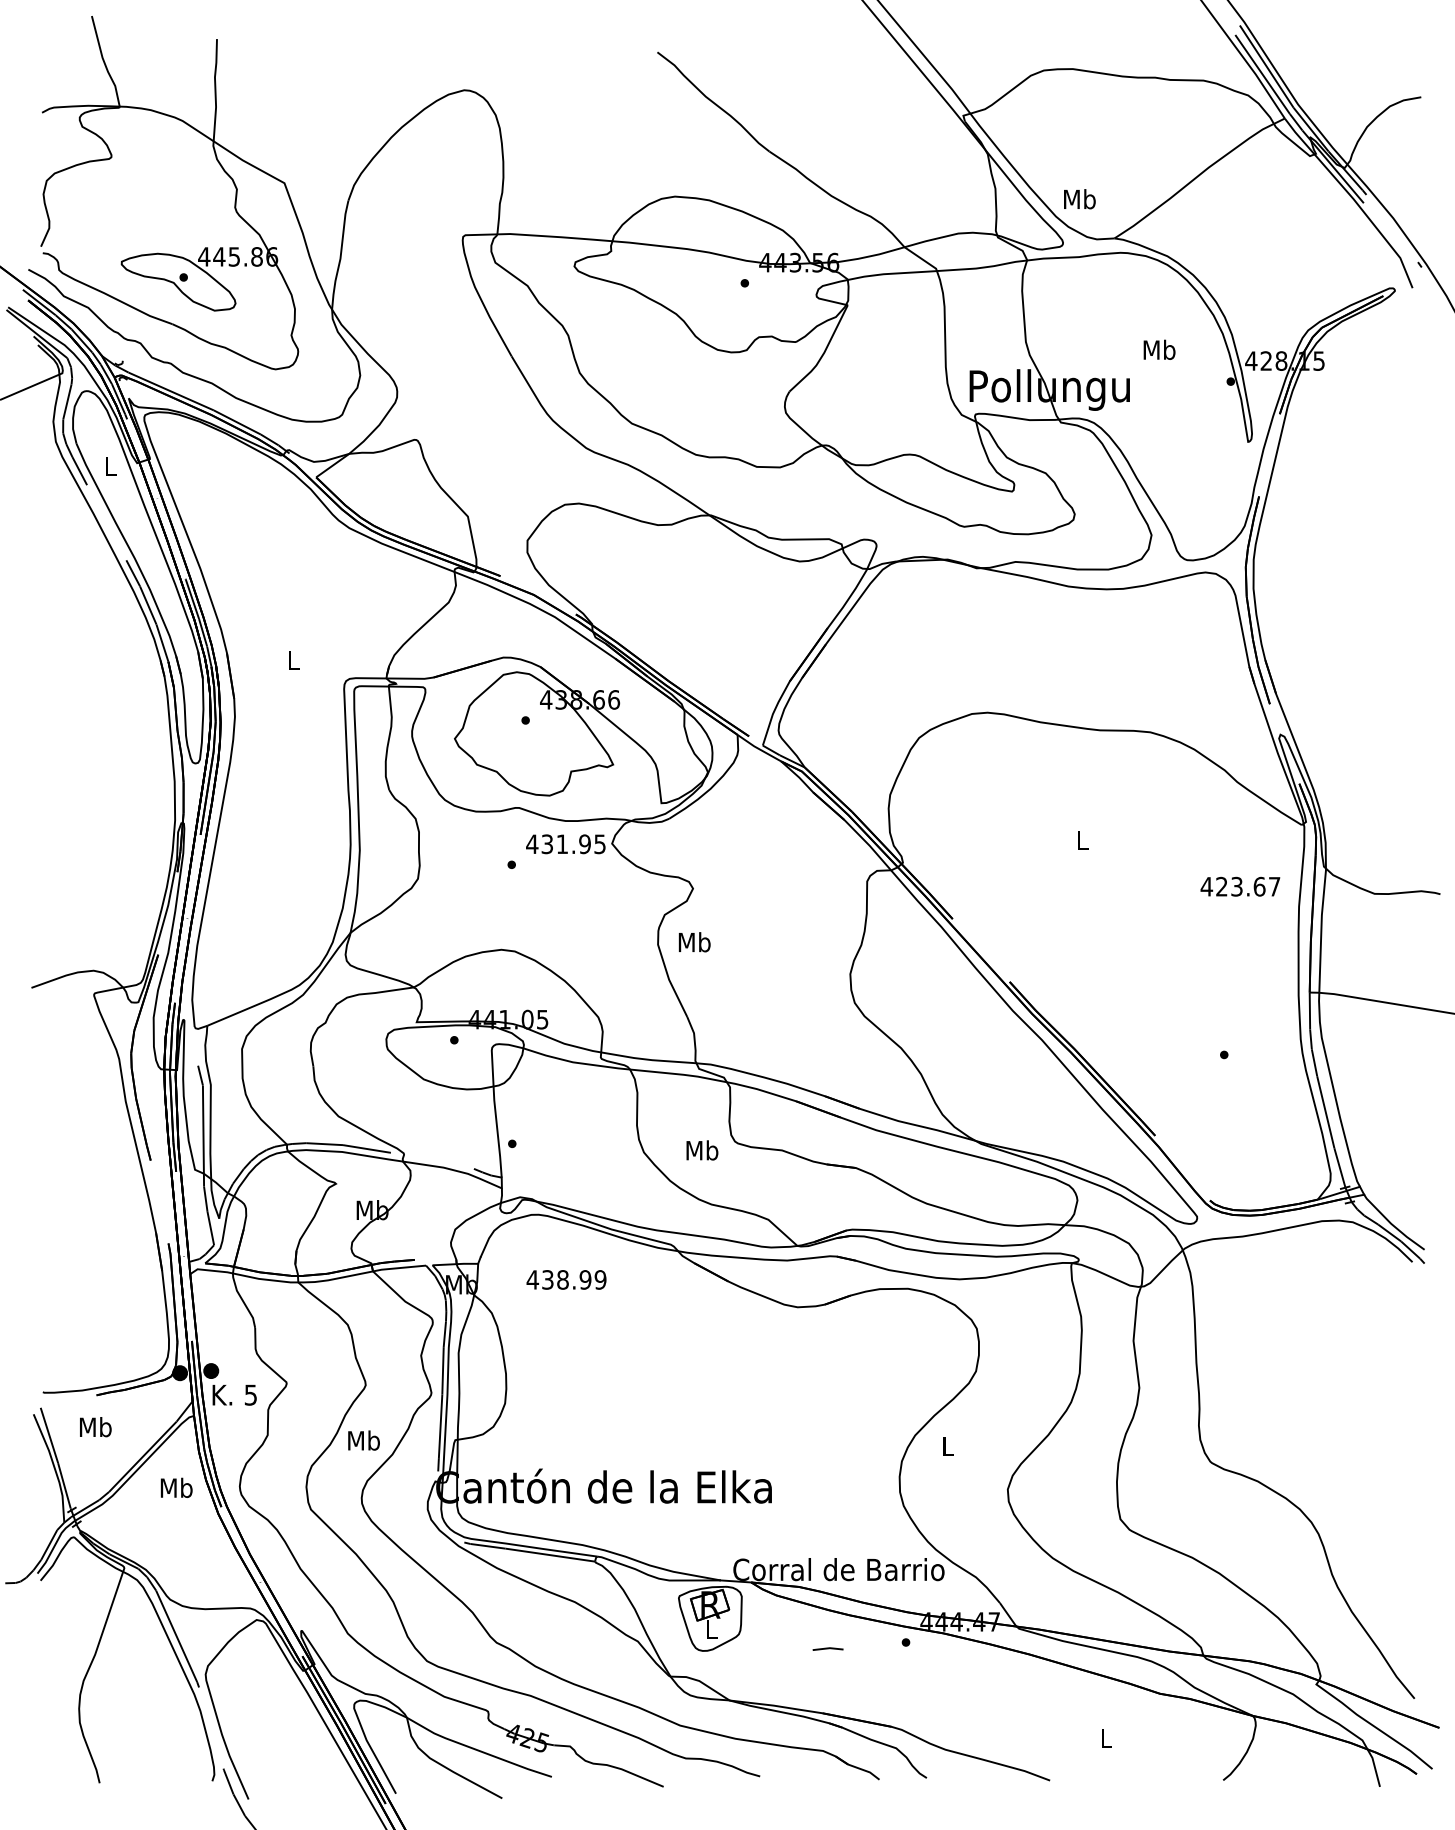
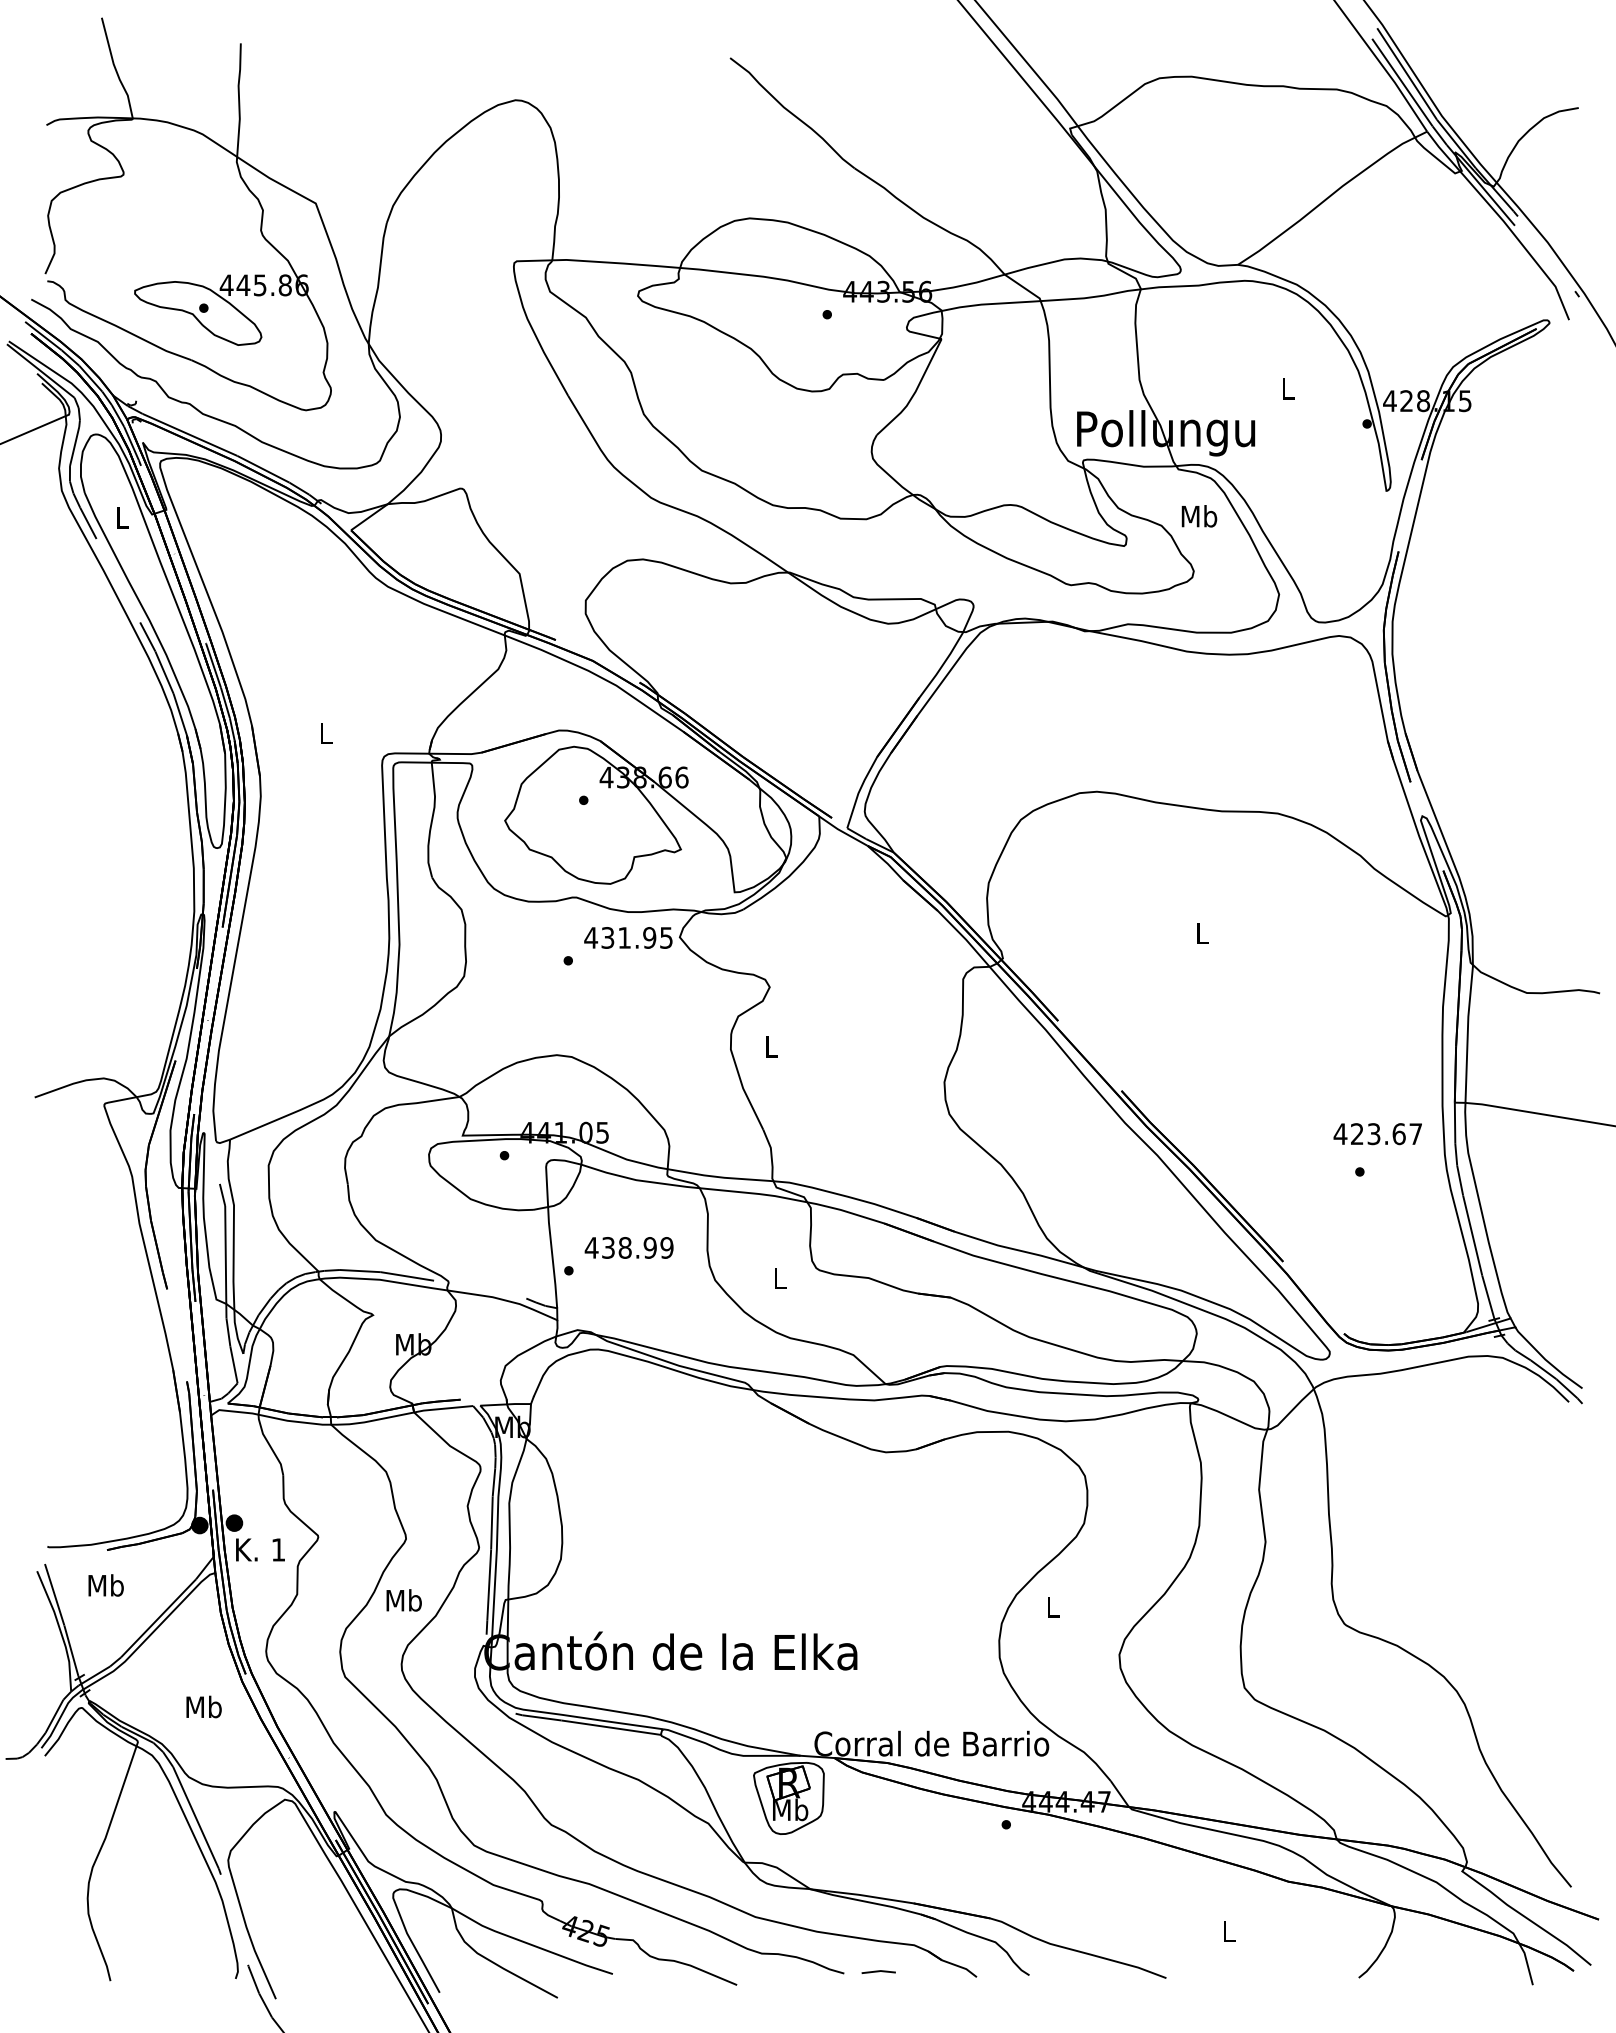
text: (1079, 199) -> (1199, 516), moved
text: (1159, 349) -> (1287, 388), Mb -> L
text: (1240, 887) -> (1377, 1134), moved
text: (694, 942) -> (771, 1046), Mb -> L
text: (701, 1149) -> (779, 1277), Mb -> L
text: (565, 1279) -> (628, 1247), moved
text: (250, 1394) -> (278, 1549), 5 -> 1
text: (176, 1487) -> (203, 1706), moved
text: (711, 1628) -> (790, 1809), L -> Mb
line: (827, 1648) -> (878, 1971), moved

